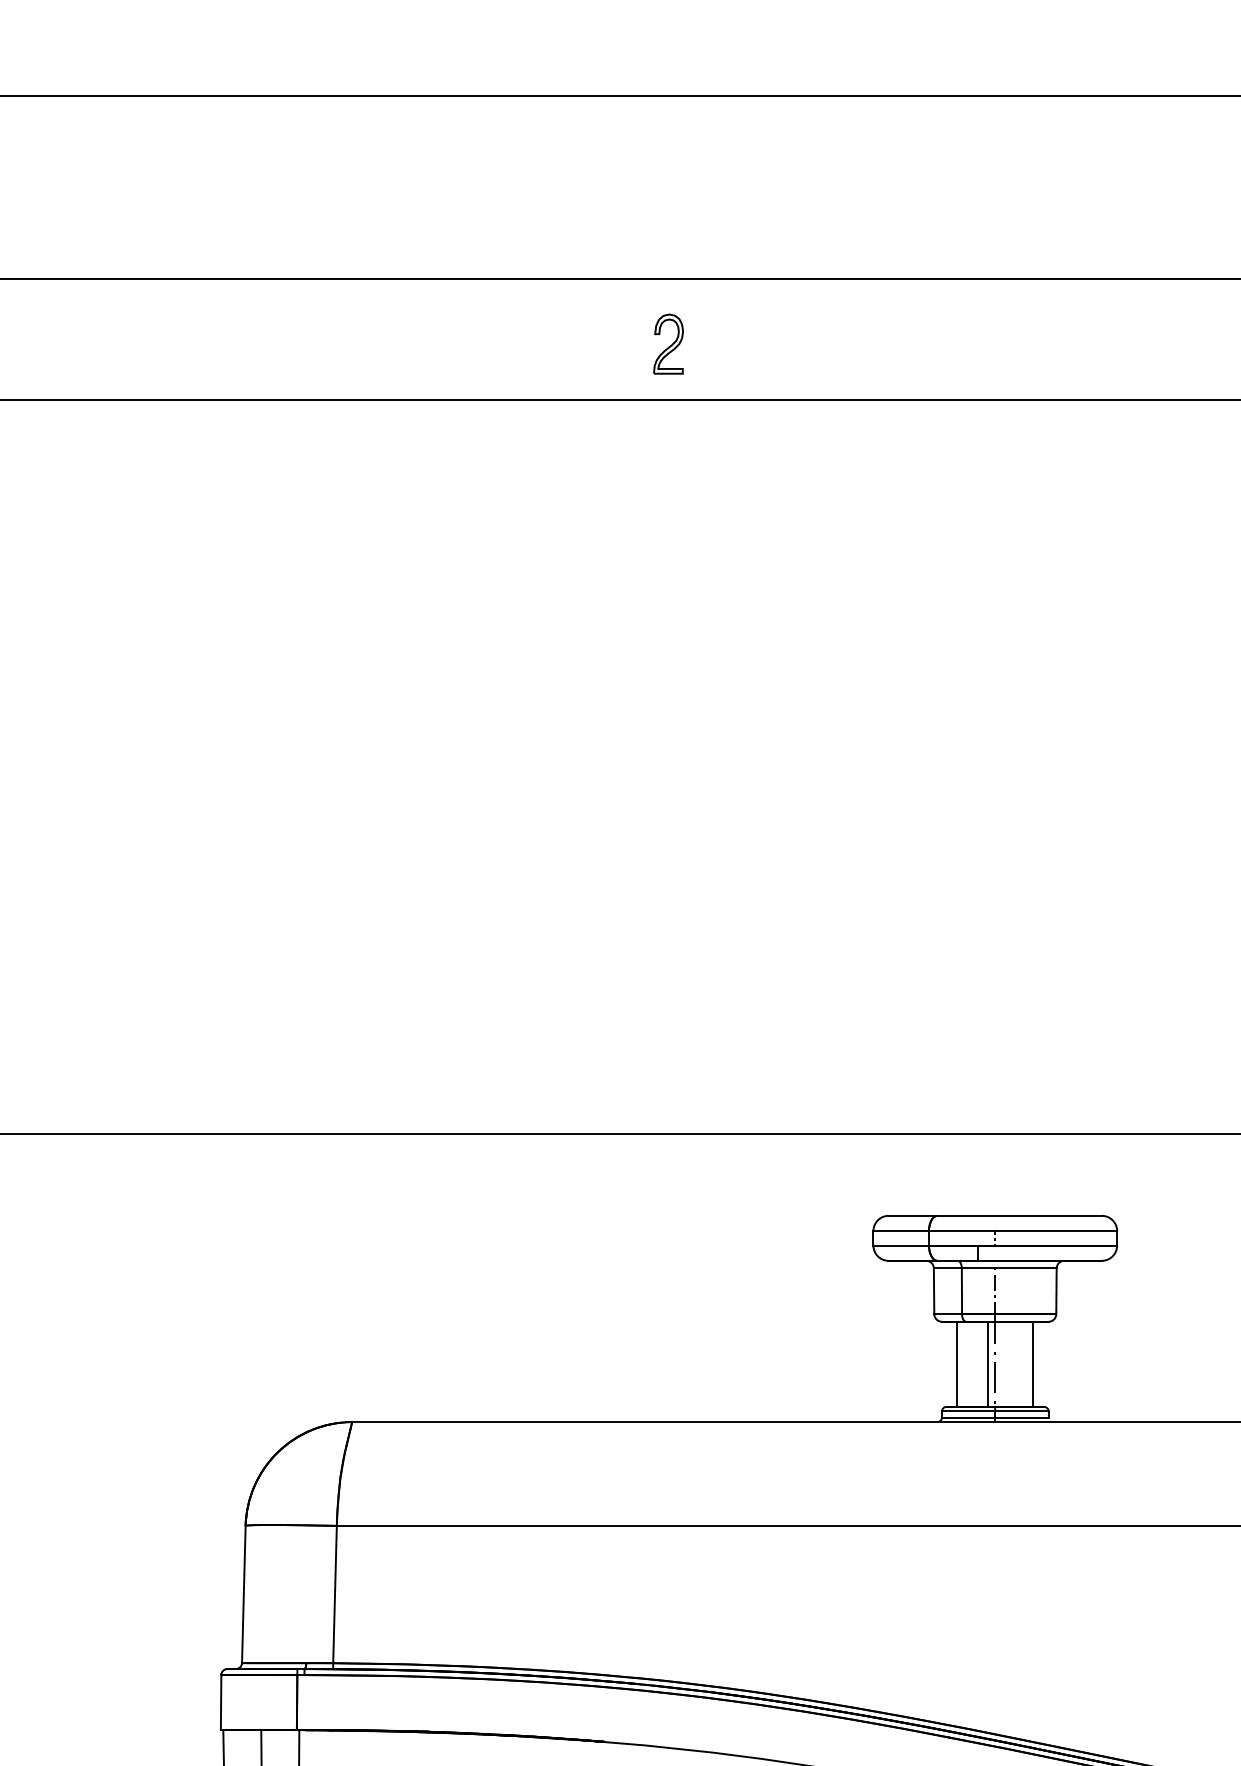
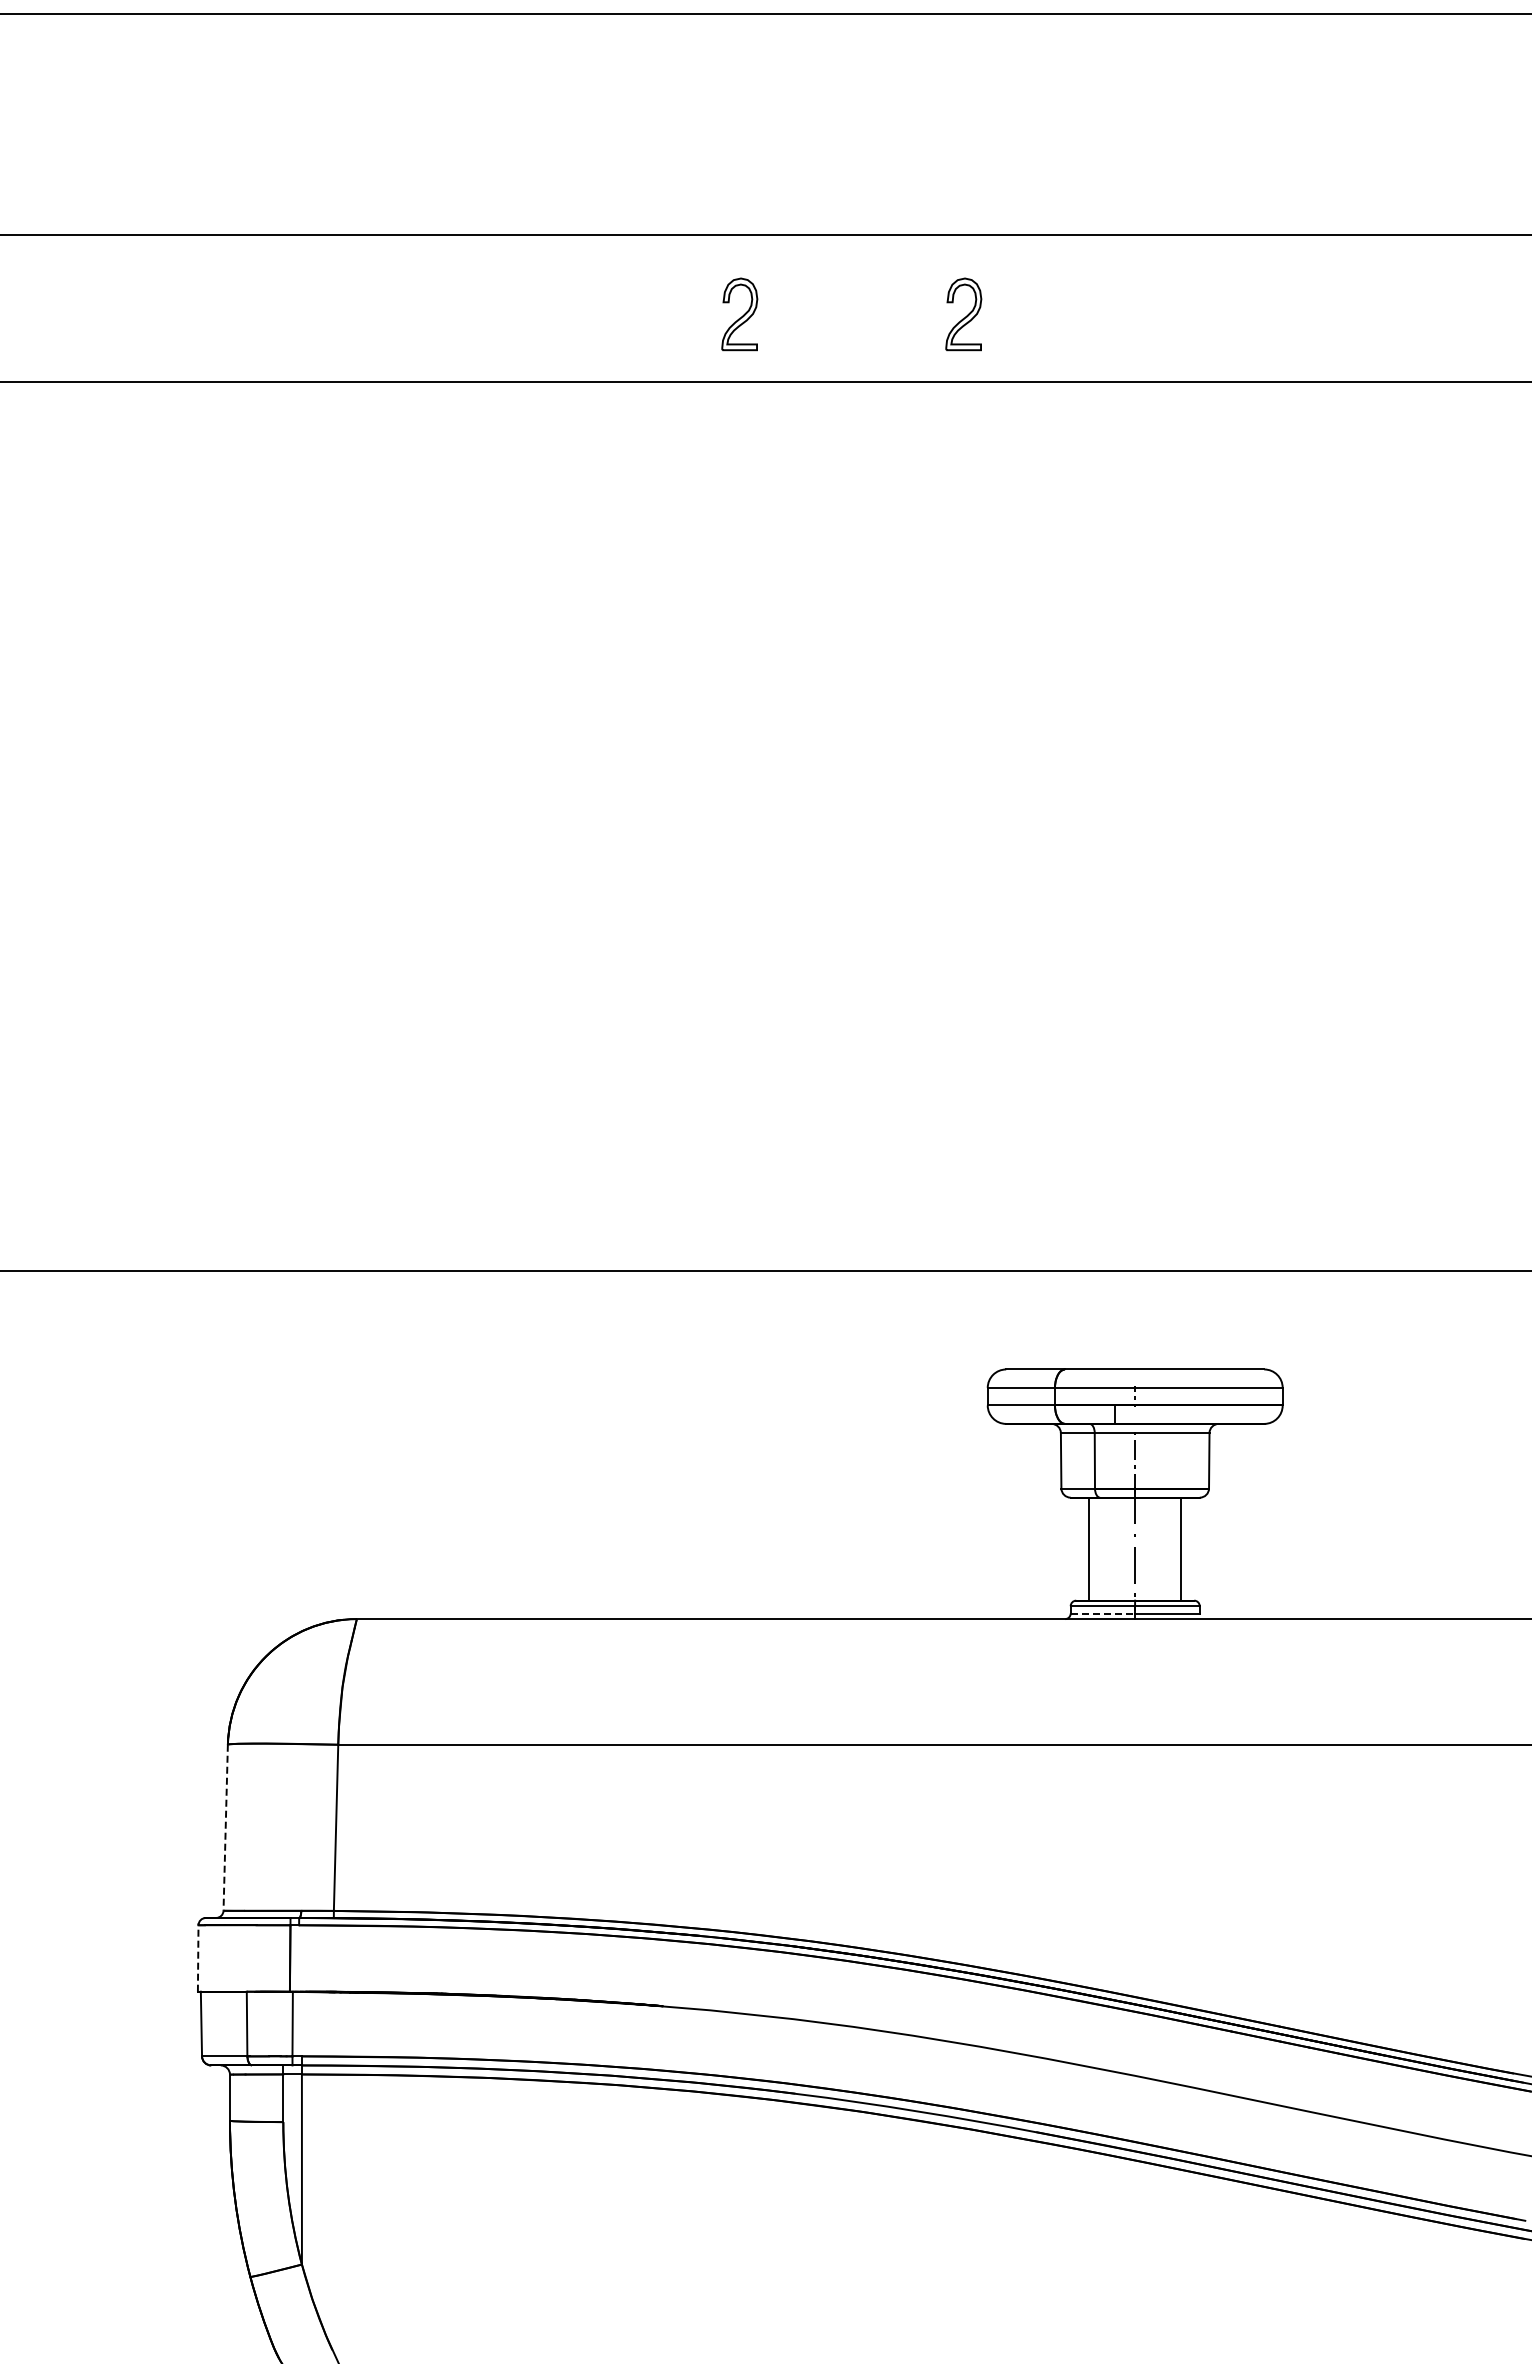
part: (853, 344) -> (963, 314), added
line: (988, 1363) -> (1126, 1548), removed
line: (969, 1417) -> (1103, 1613), solid -> dashed
line: (243, 1595) -> (225, 1828), solid -> dashed
line: (221, 1702) -> (198, 1958), solid -> dashed

